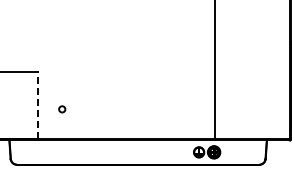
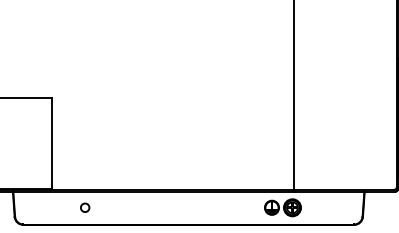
line: (38, 104) -> (52, 142), dashed -> solid
circle: (62, 109) -> (85, 207), moved

